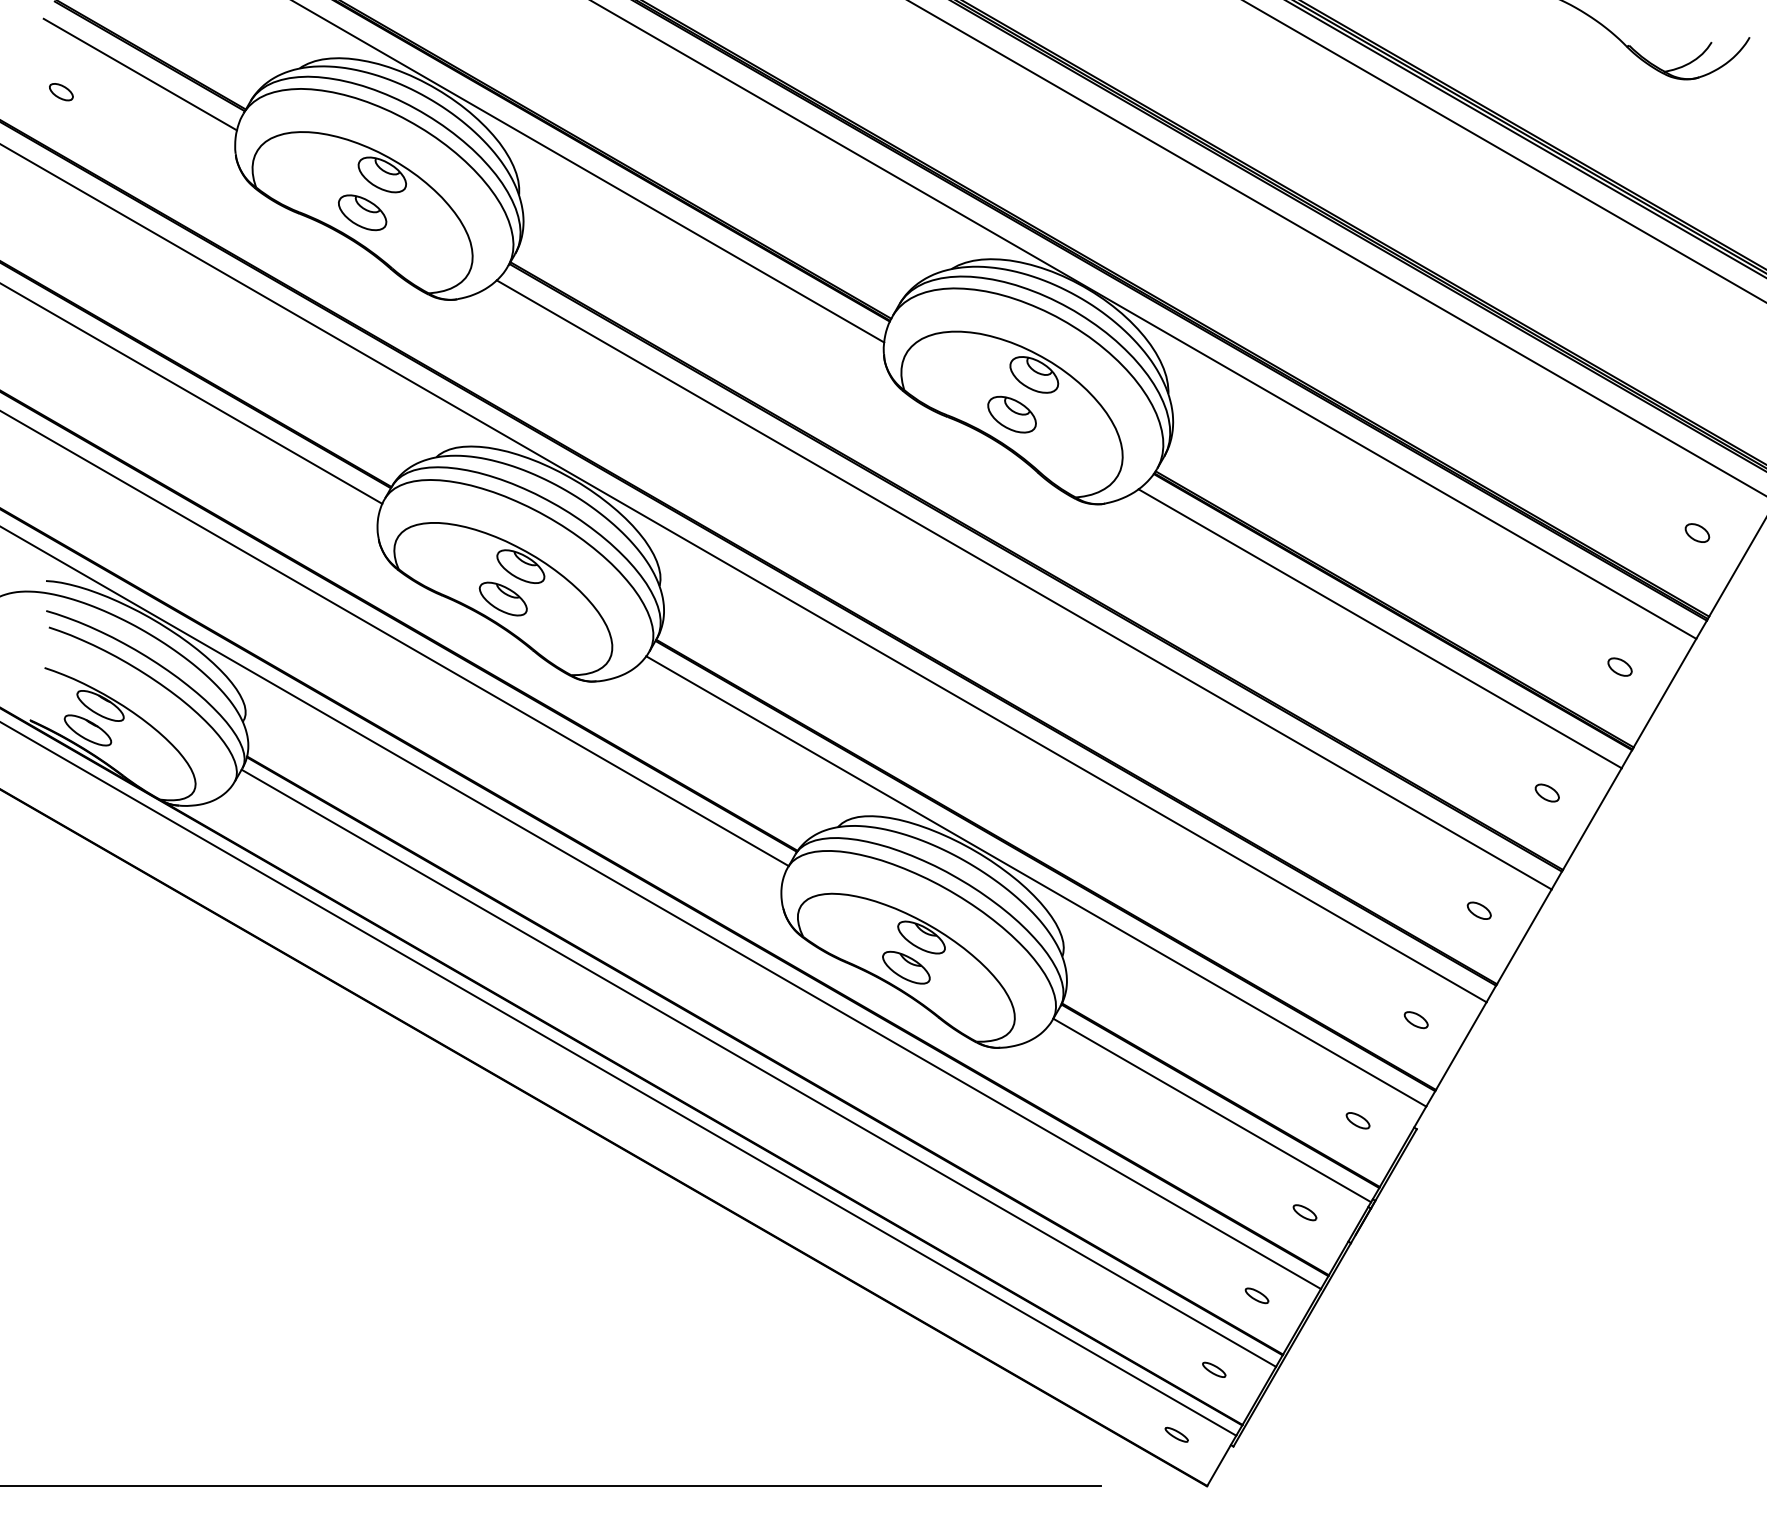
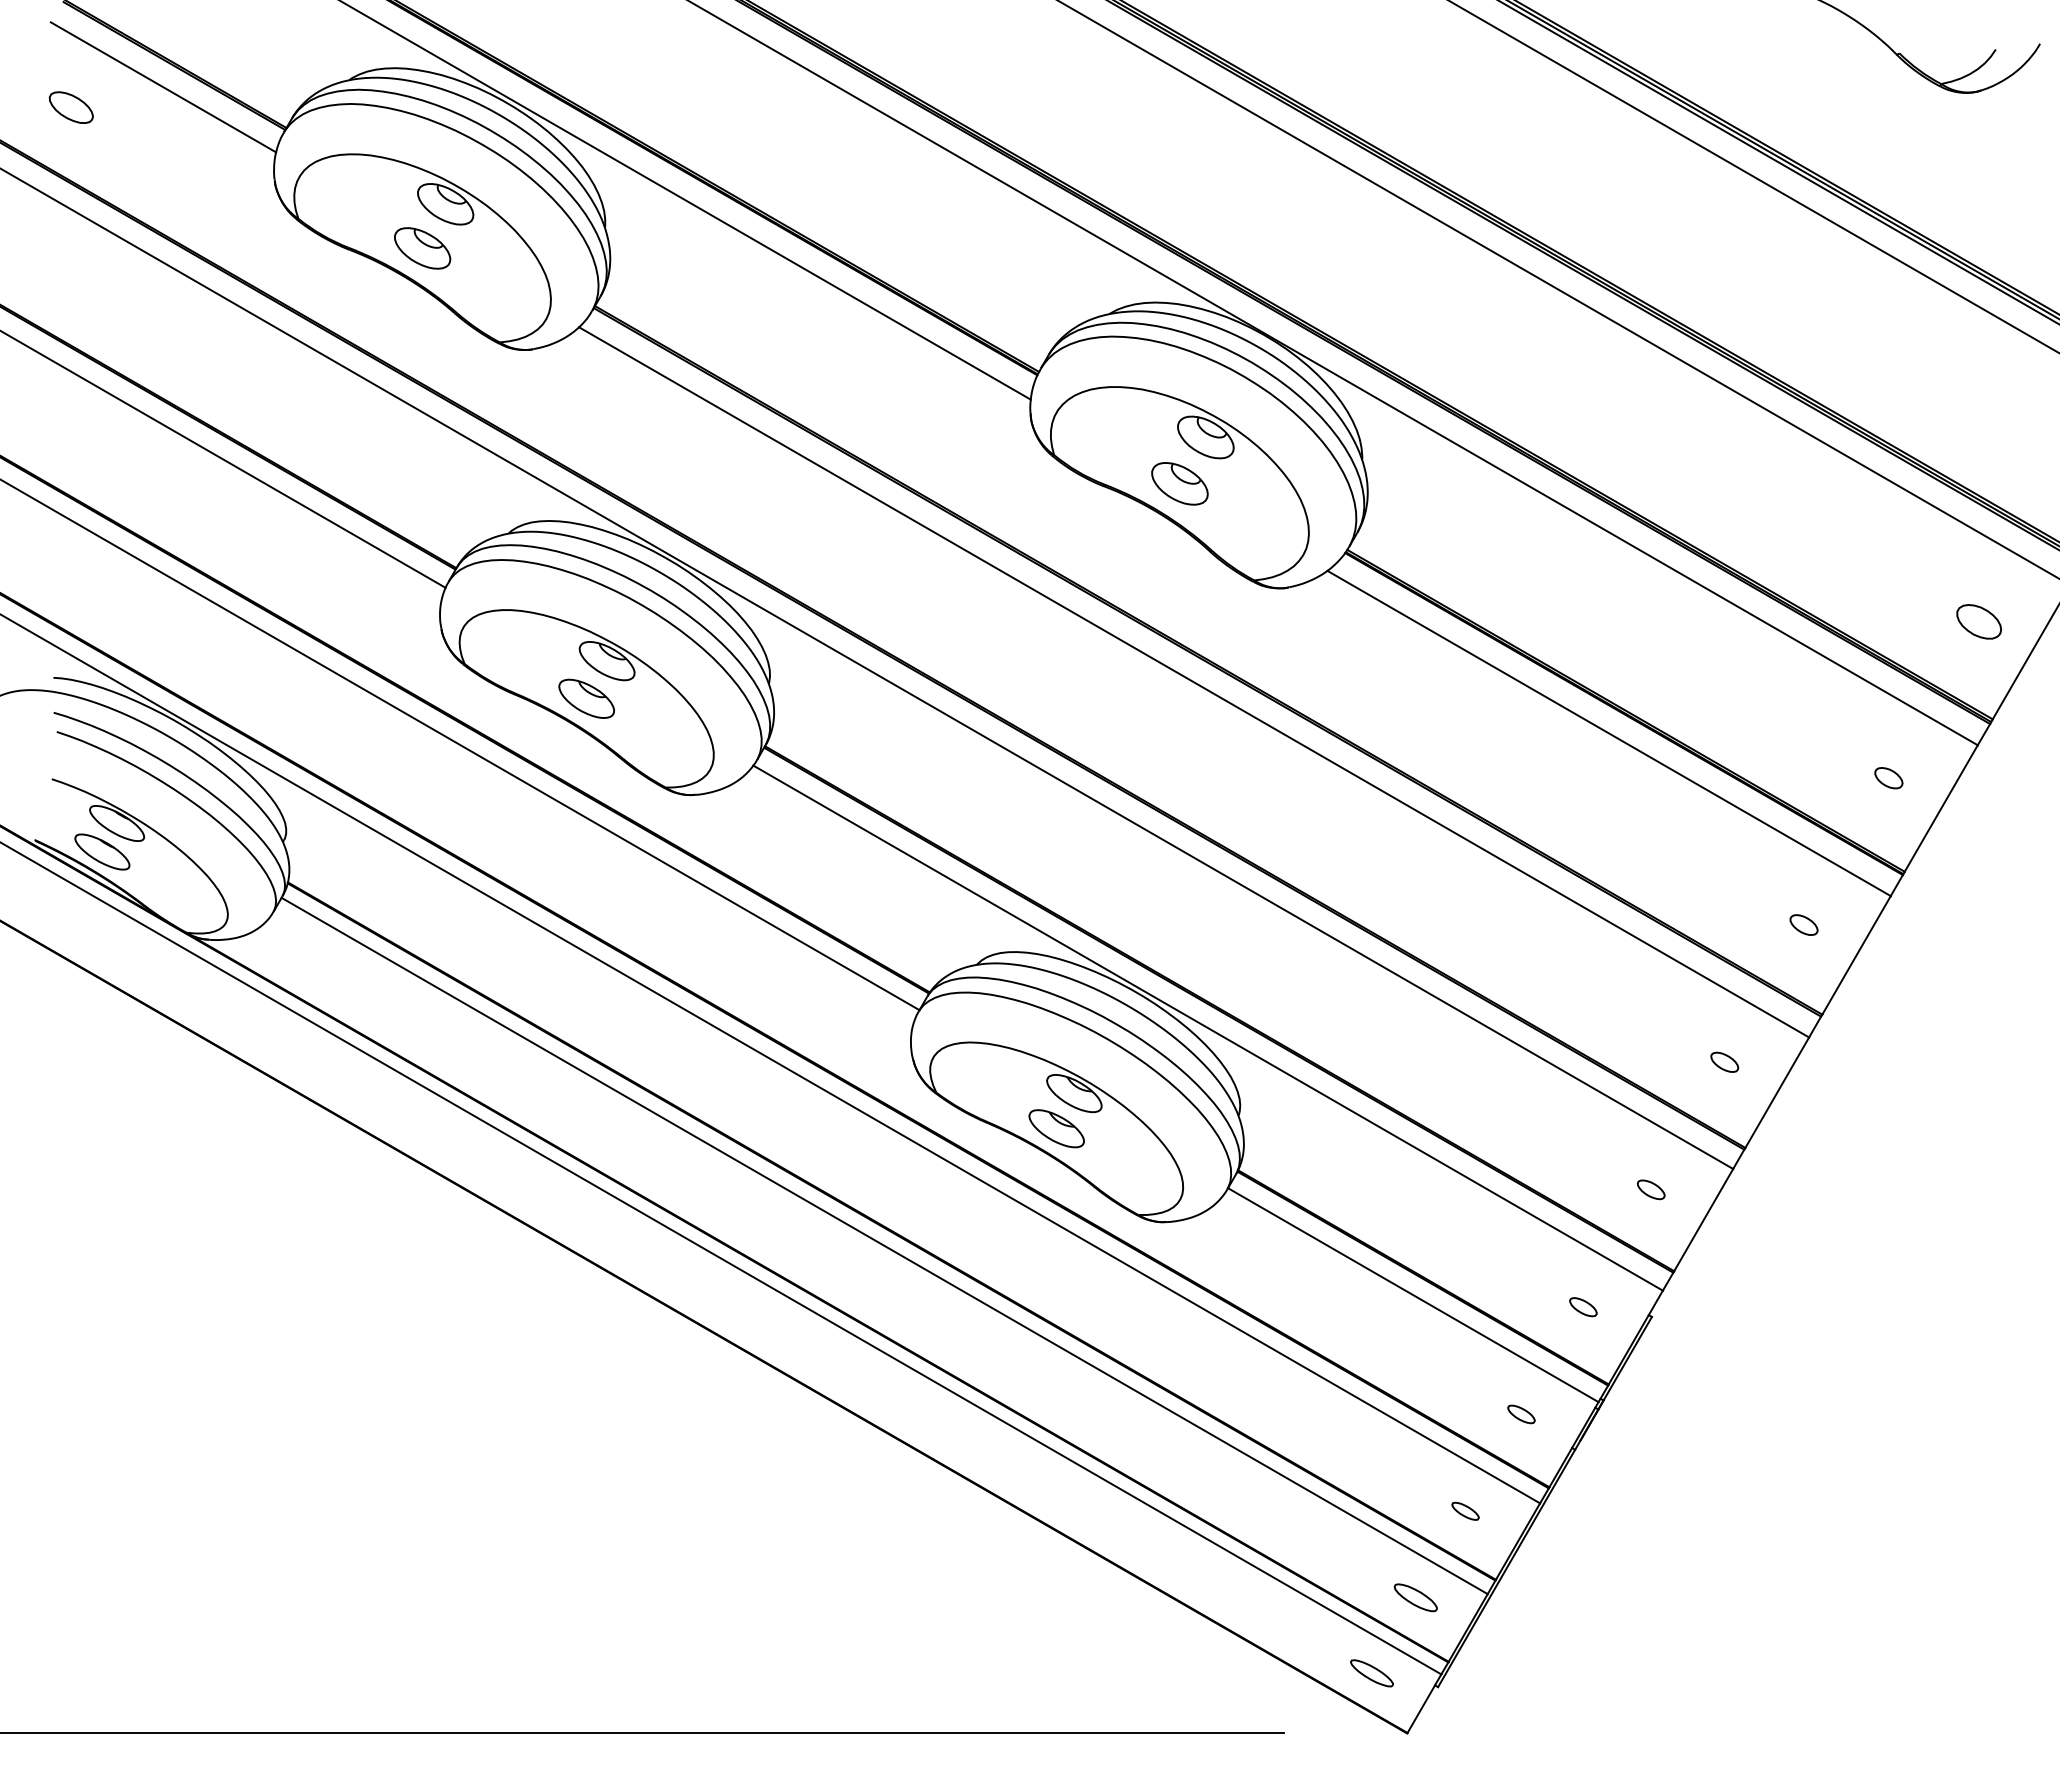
part: (61, 91) -> (71, 107), size x1.6
part: (1696, 532) -> (1978, 621), size x1.6
part: (1214, 1369) -> (1415, 1597), size x1.6
part: (1176, 1434) -> (1371, 1673), size x1.6

